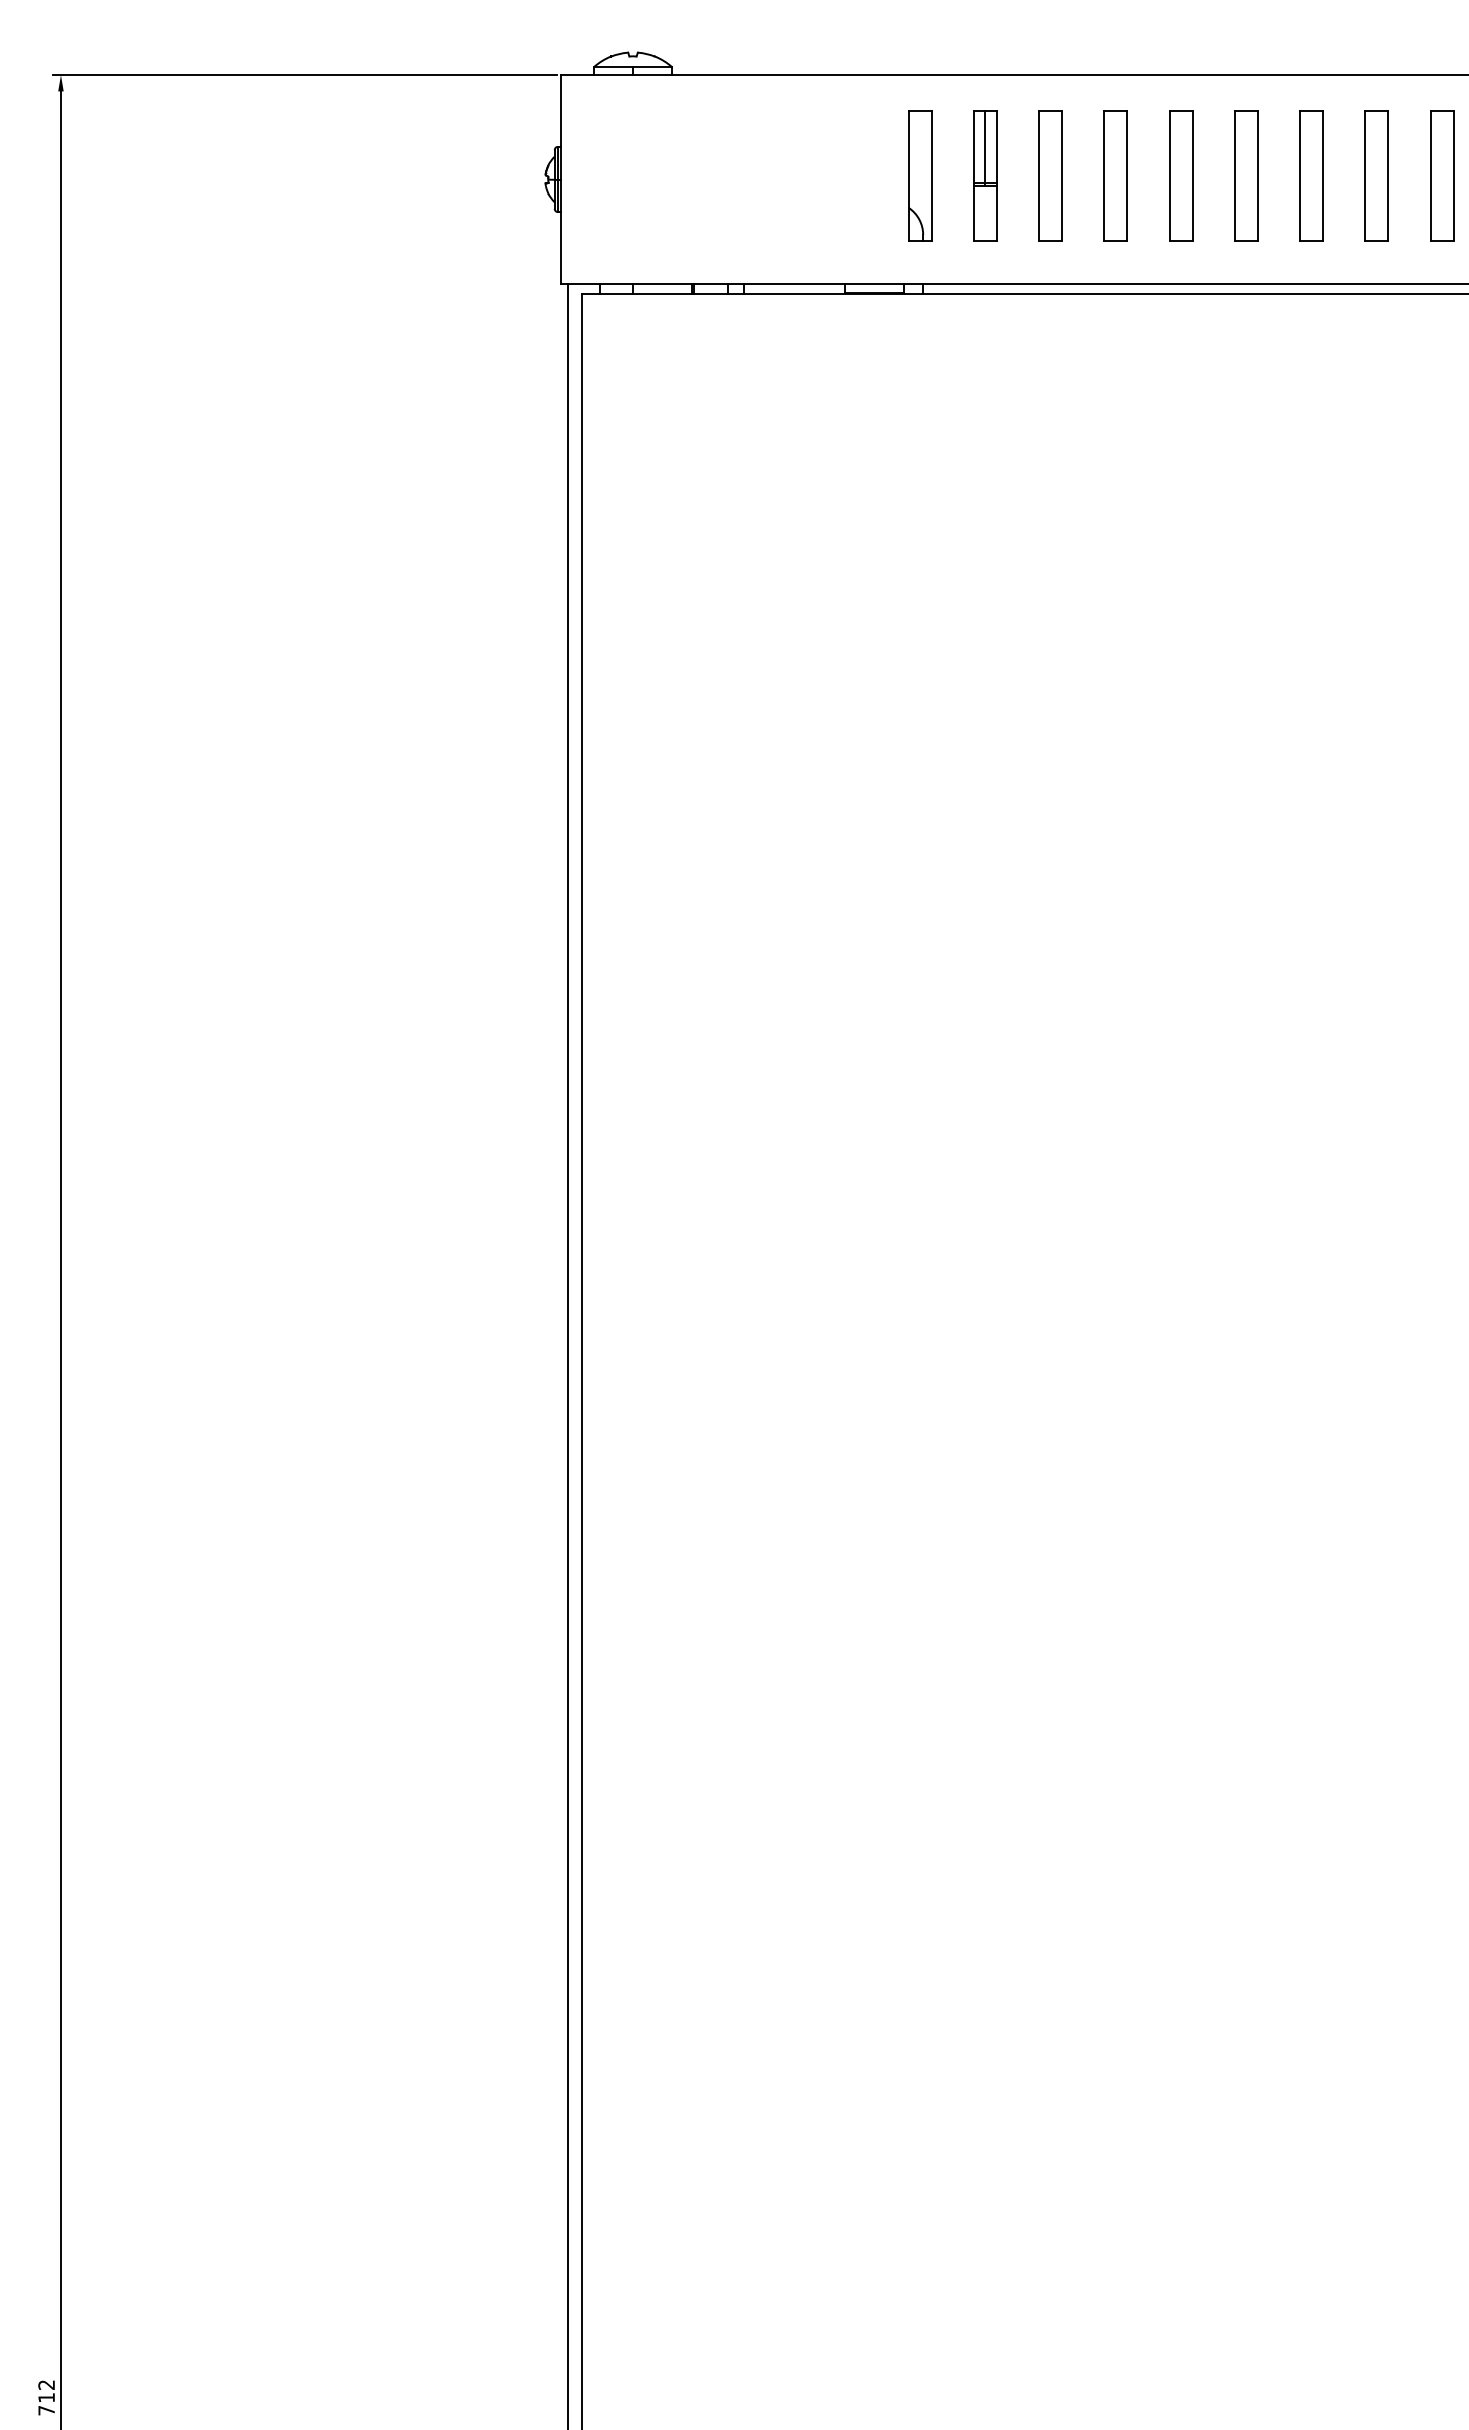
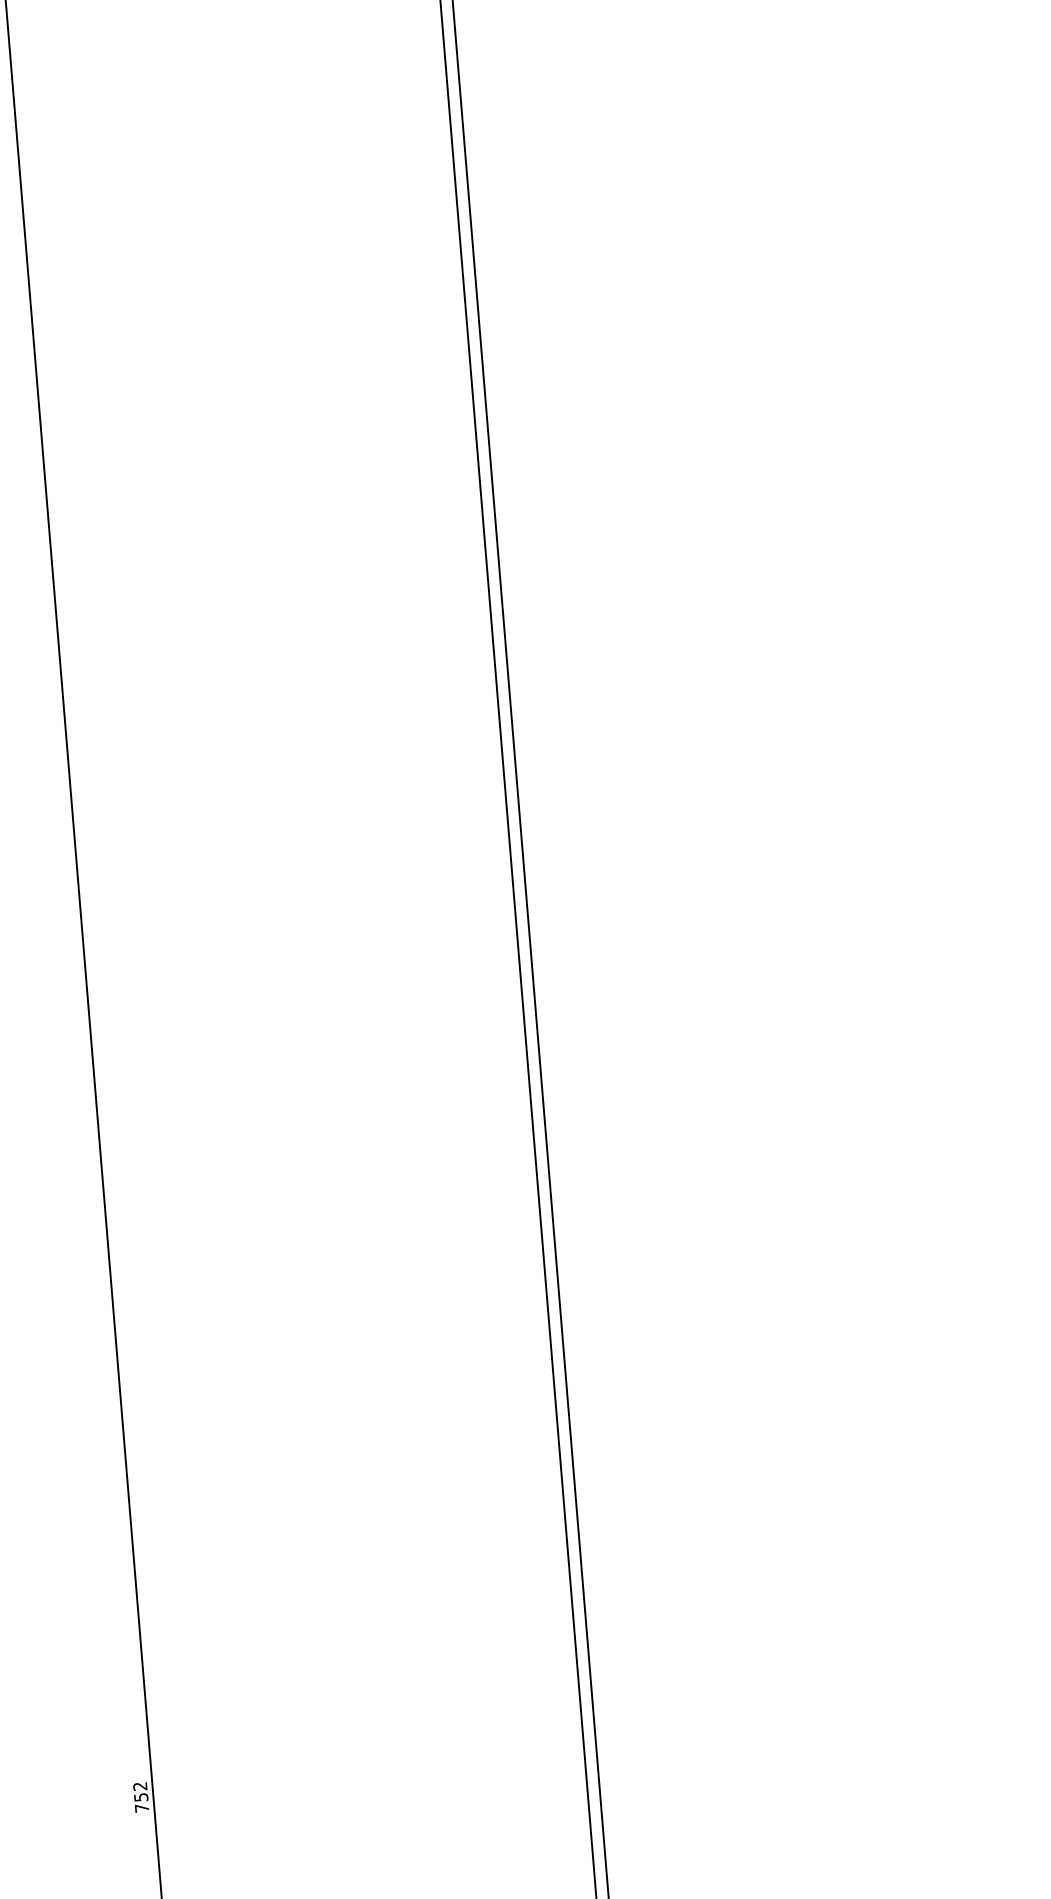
text: (46, 2397) -> (141, 1797), 712 -> 752

